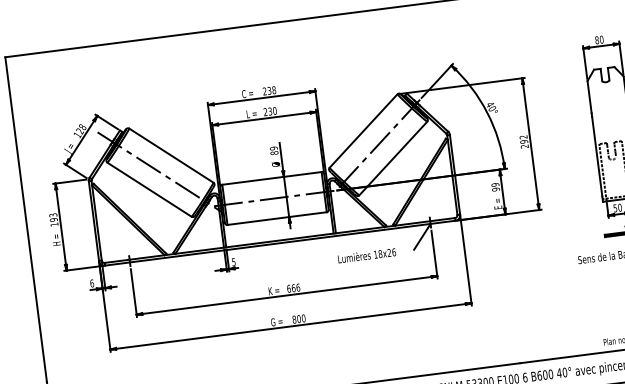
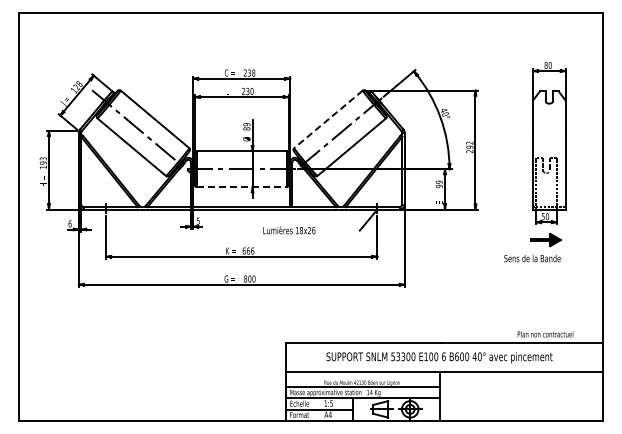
line: (363, 131) -> (328, 119), solid -> dashed
line: (276, 218) -> (241, 187), solid -> dashed
text: (367, 255) -> (289, 230), moved

